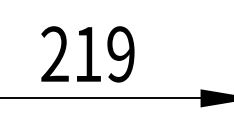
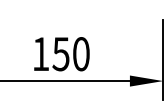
text: (86, 54) -> (60, 54), 219 -> 150

